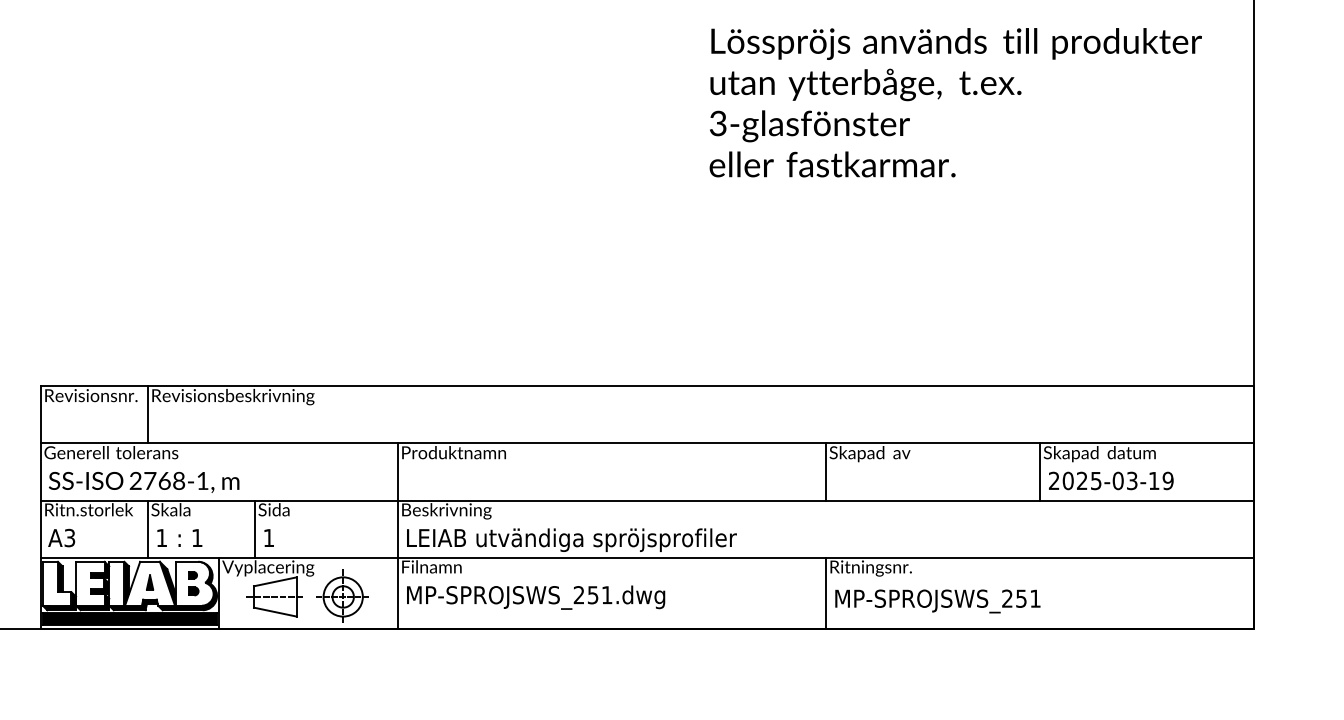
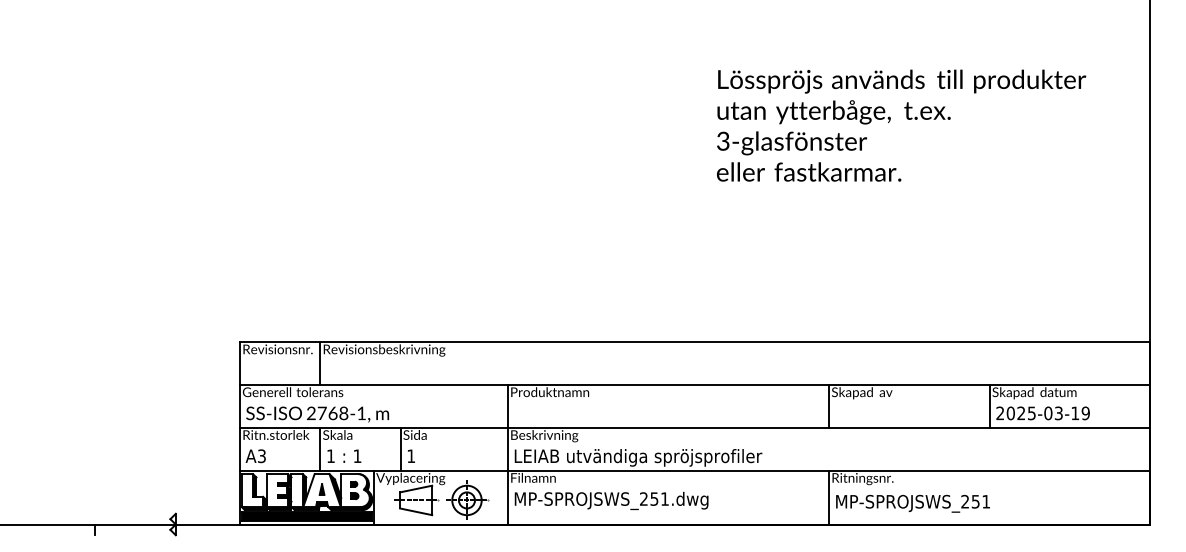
text: (955, 102) -> (901, 125), moved

